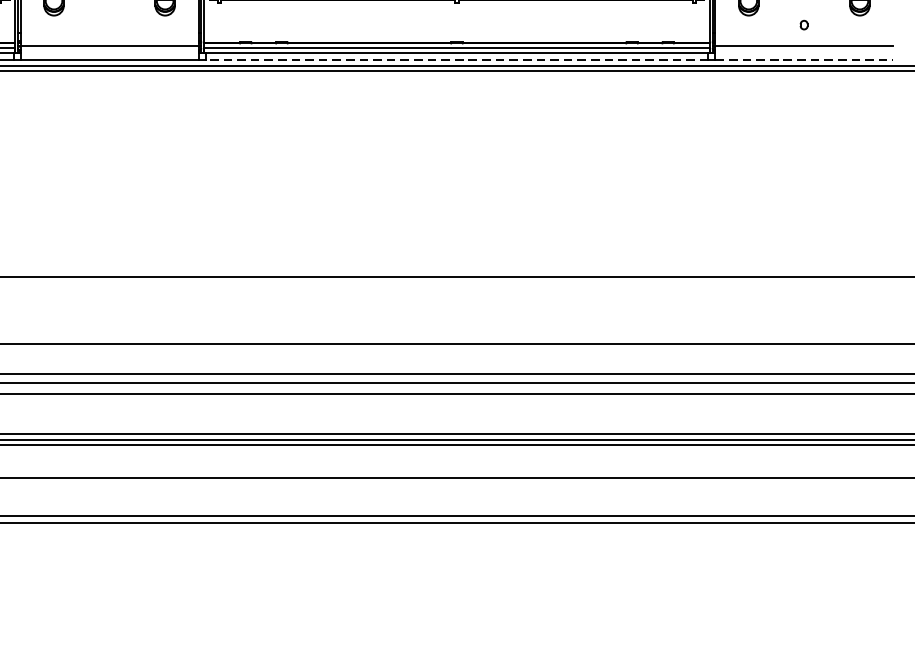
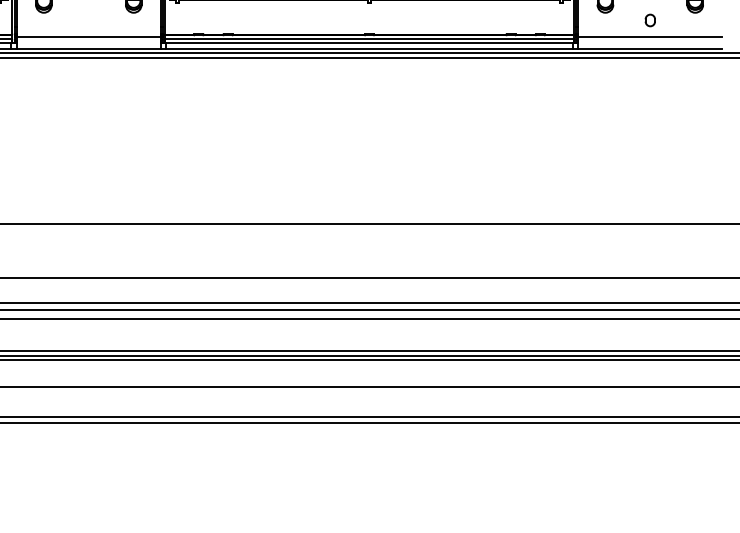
part: (803, 25) -> (649, 20), size x1.67
line: (456, 59) -> (369, 48), dashed -> solid
line: (804, 59) -> (650, 48), dashed -> solid

